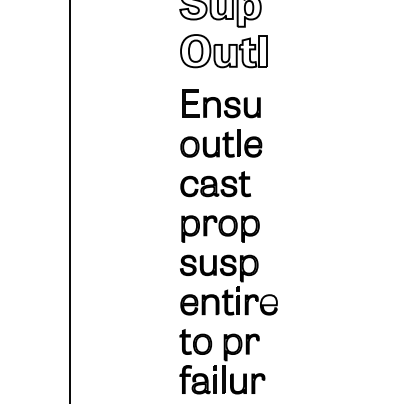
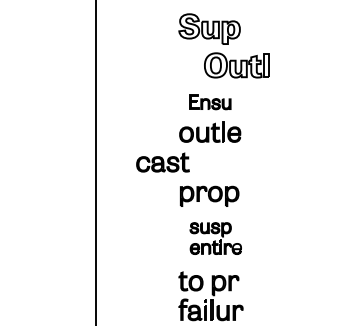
part: (223, 51) -> (236, 65), moved
part: (221, 104) -> (210, 102), size x0.7
part: (215, 184) -> (162, 162), moved
part: (228, 284) -> (215, 238), size x0.7

